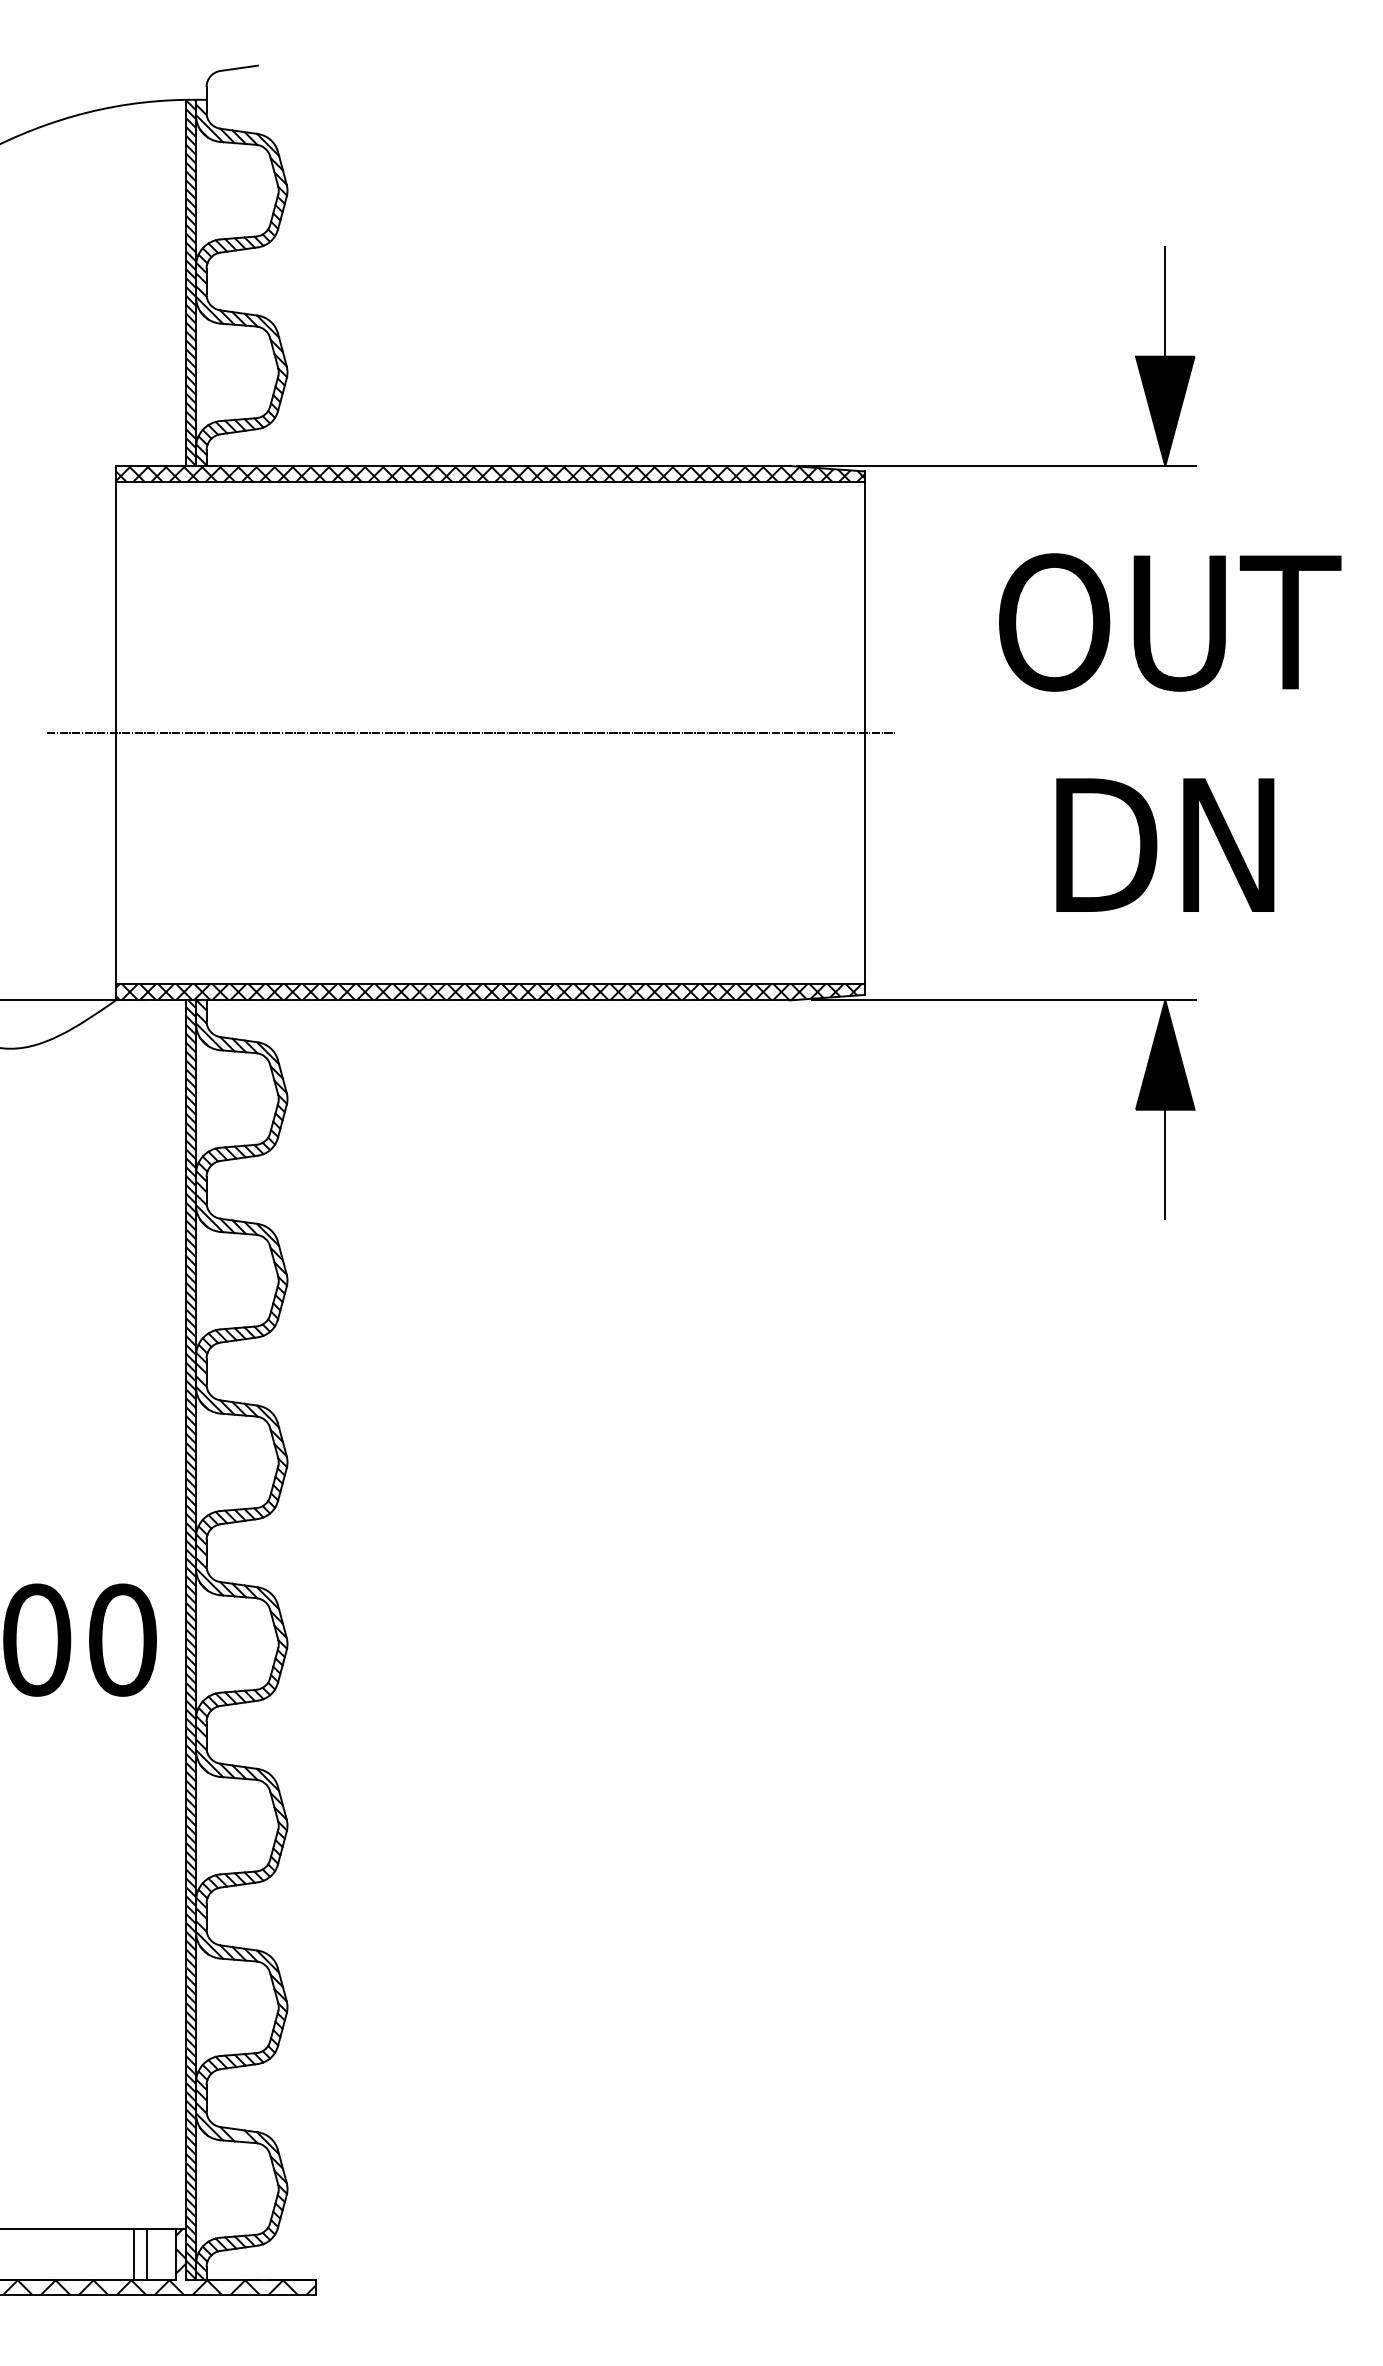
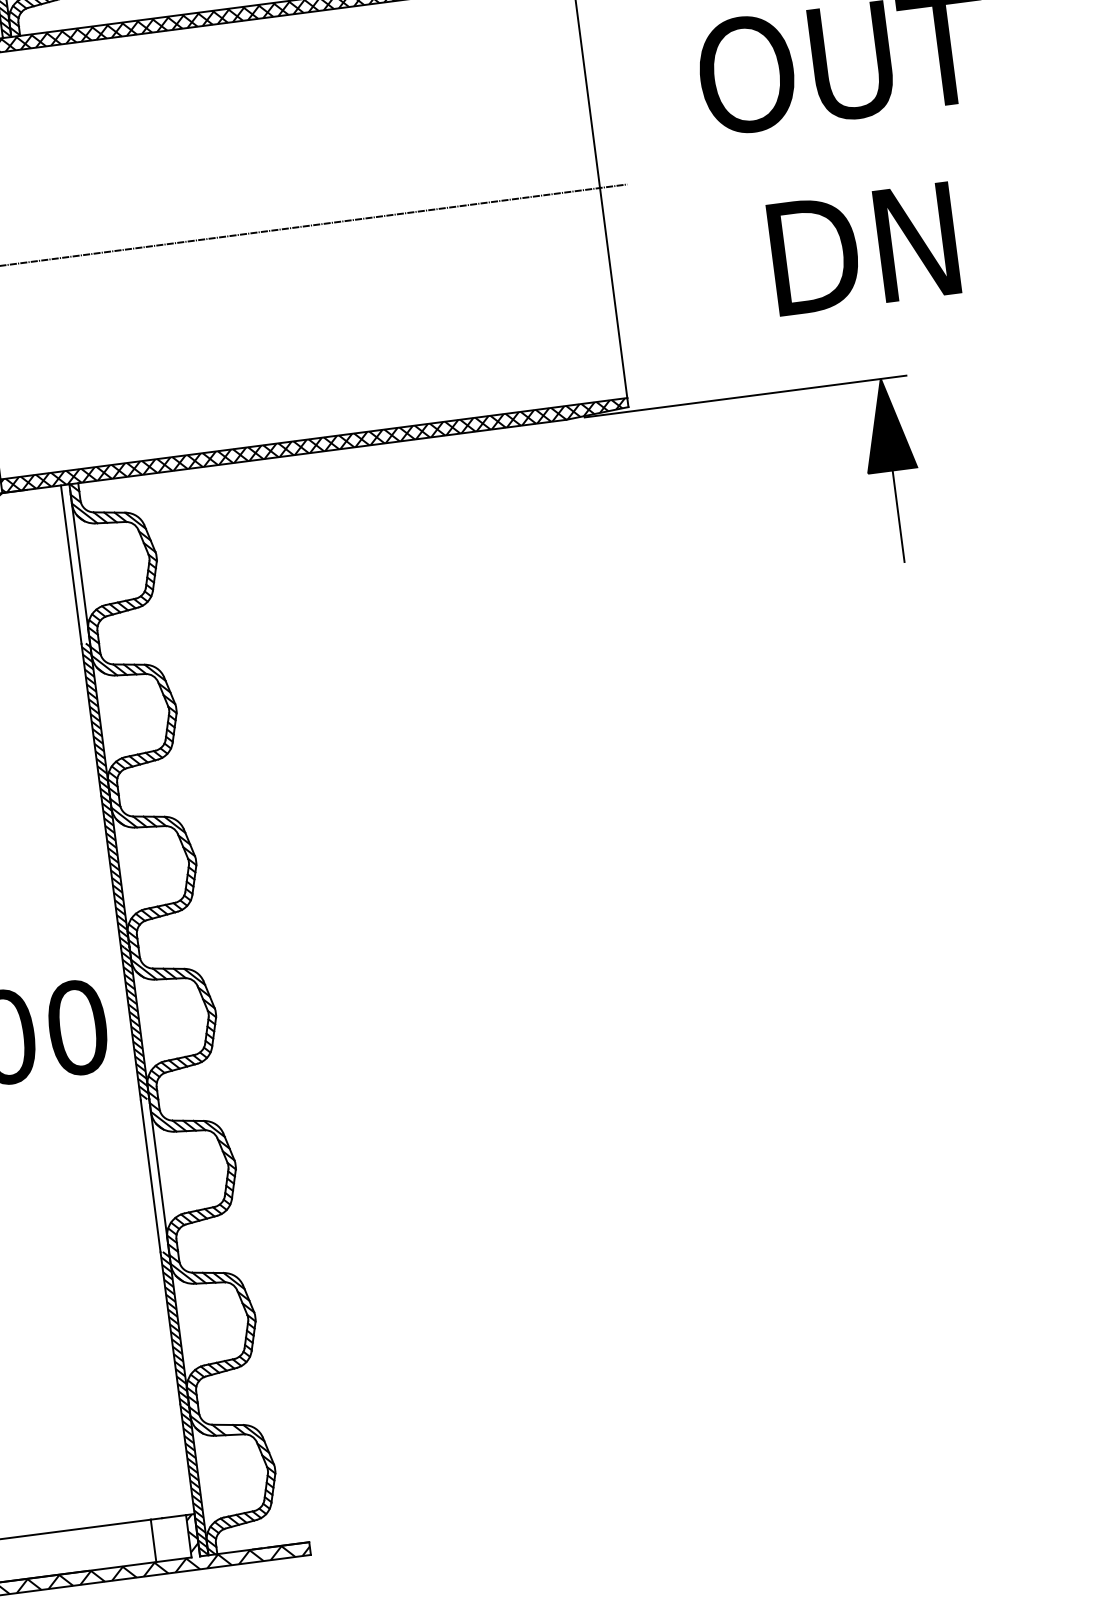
hatch: (190, 1094) -> (75, 563), removed
hatch: (190, 1825) -> (154, 1175), removed
line: (147, 2254) -> (165, 1539), removed

